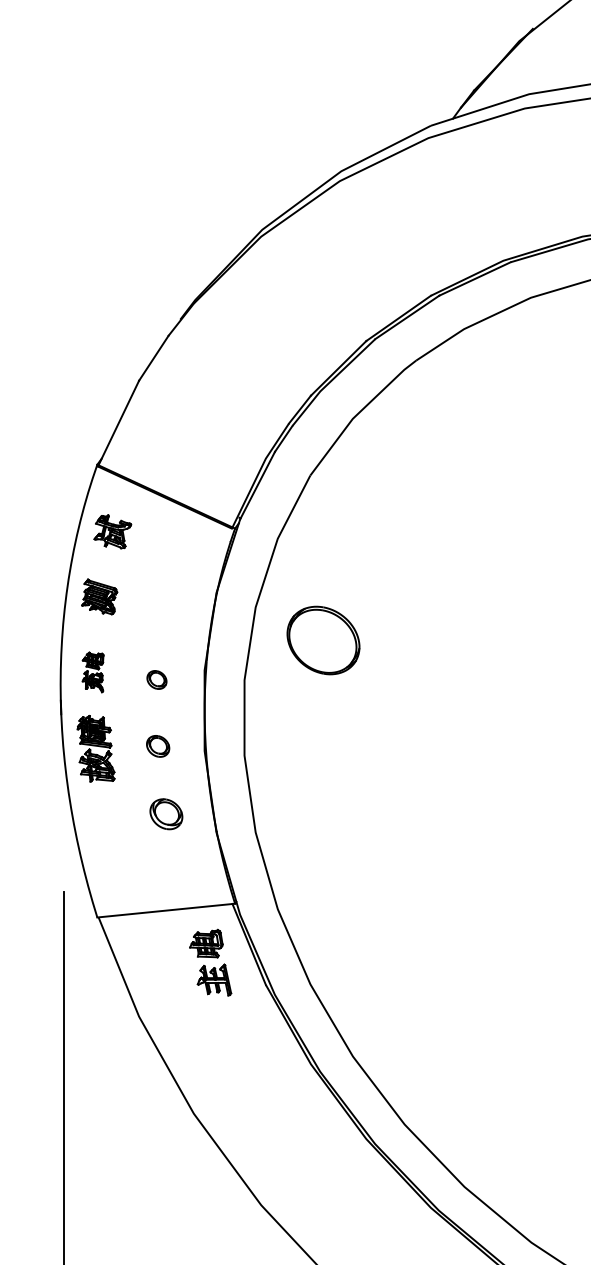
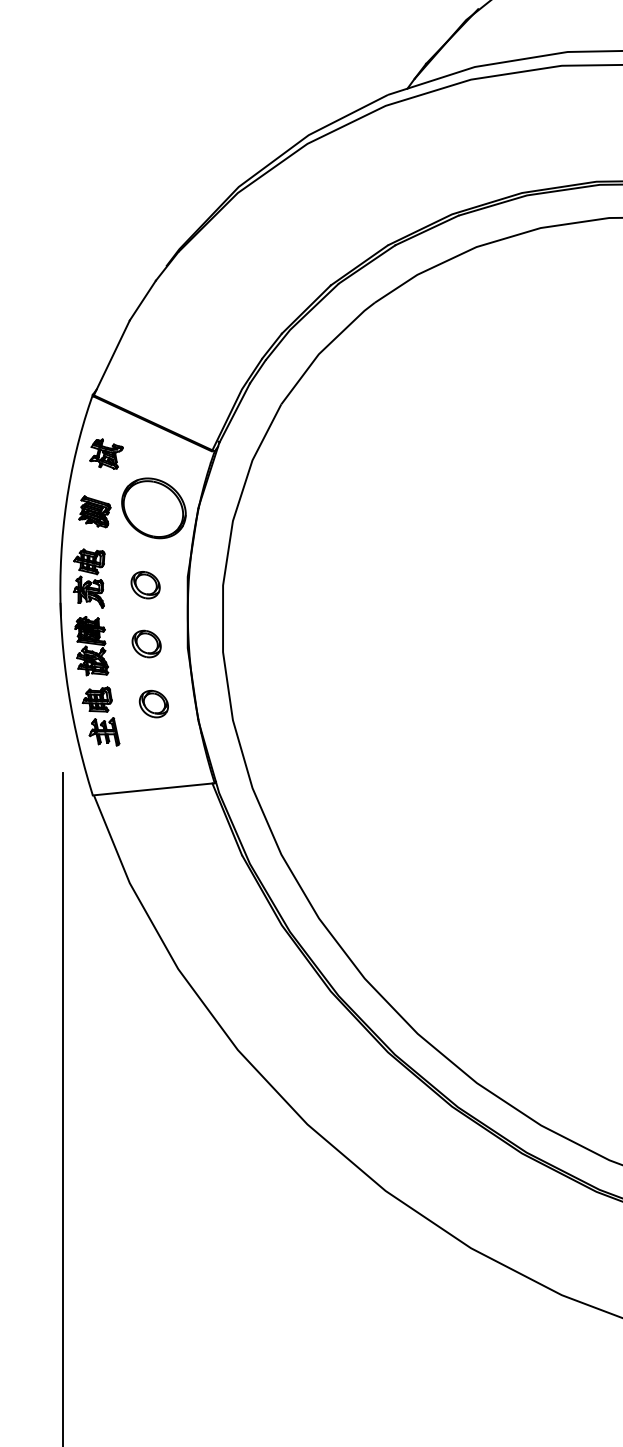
part: (322, 640) -> (153, 508), moved
part: (92, 672) -> (88, 578), size x1.67
part: (156, 680) -> (145, 585), size x1.67
part: (157, 745) -> (146, 643), size x1.43
part: (209, 962) -> (100, 716), moved

